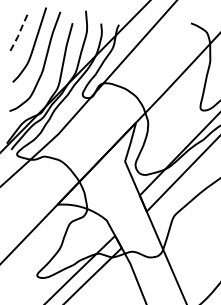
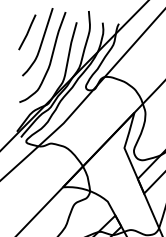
line: (18, 34) -> (27, 32), dashed -> solid

